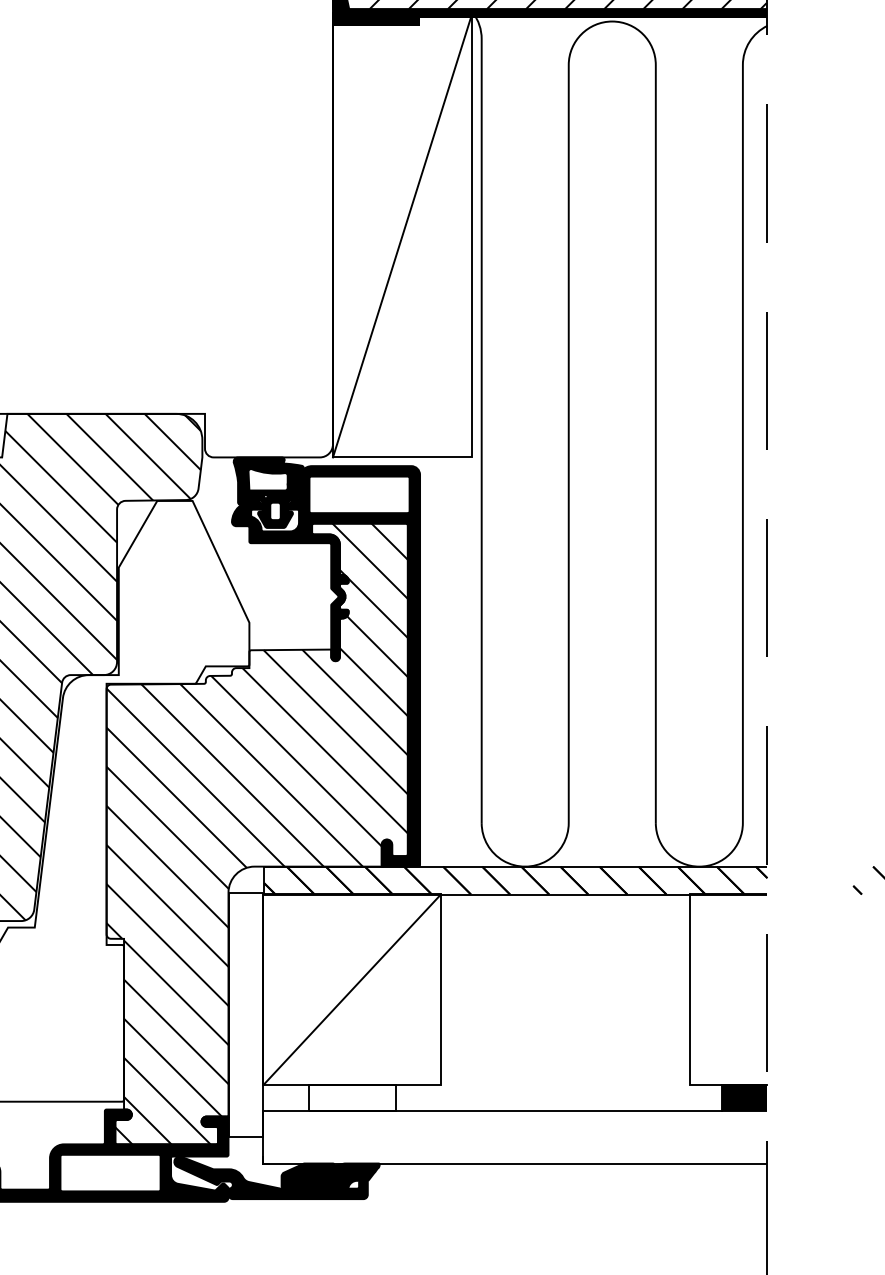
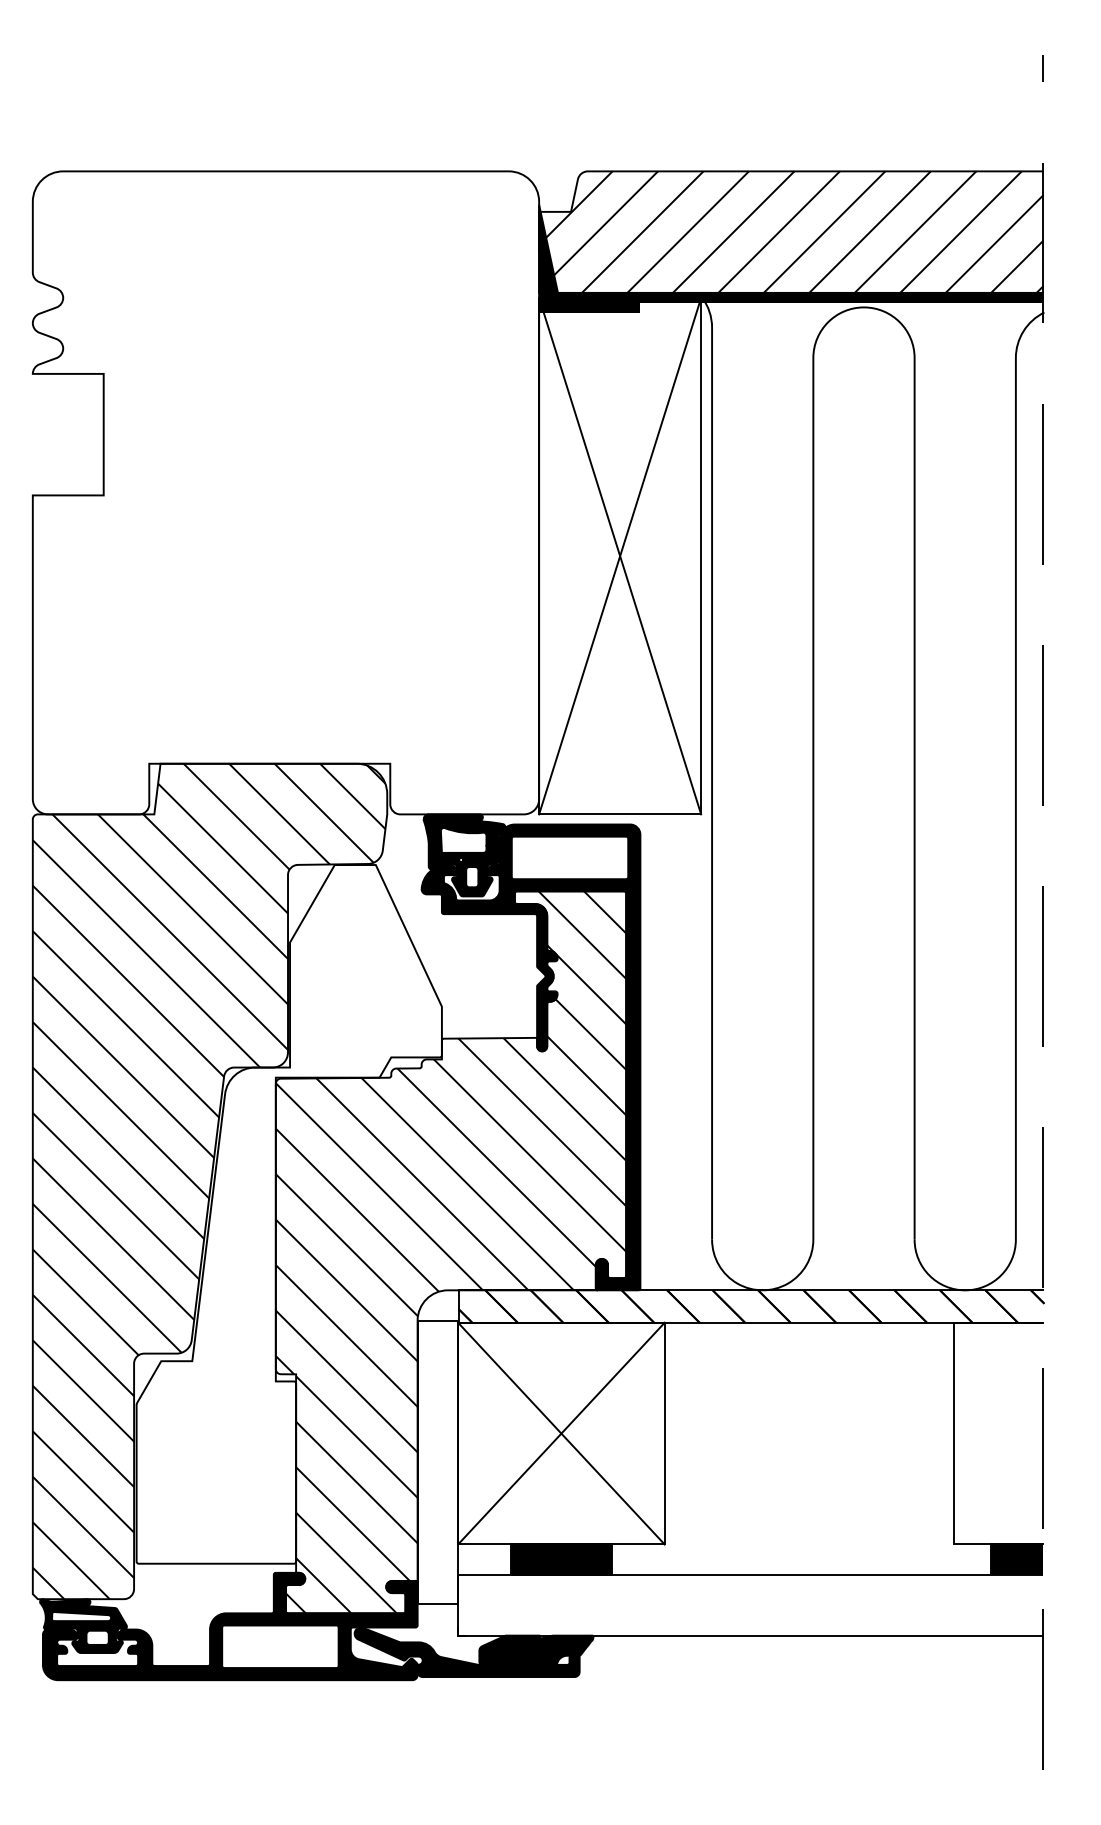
line: (402, 234) -> (620, 555), added
line: (352, 989) -> (561, 1433), added
fill: (352, 1098) -> (561, 1559), added

